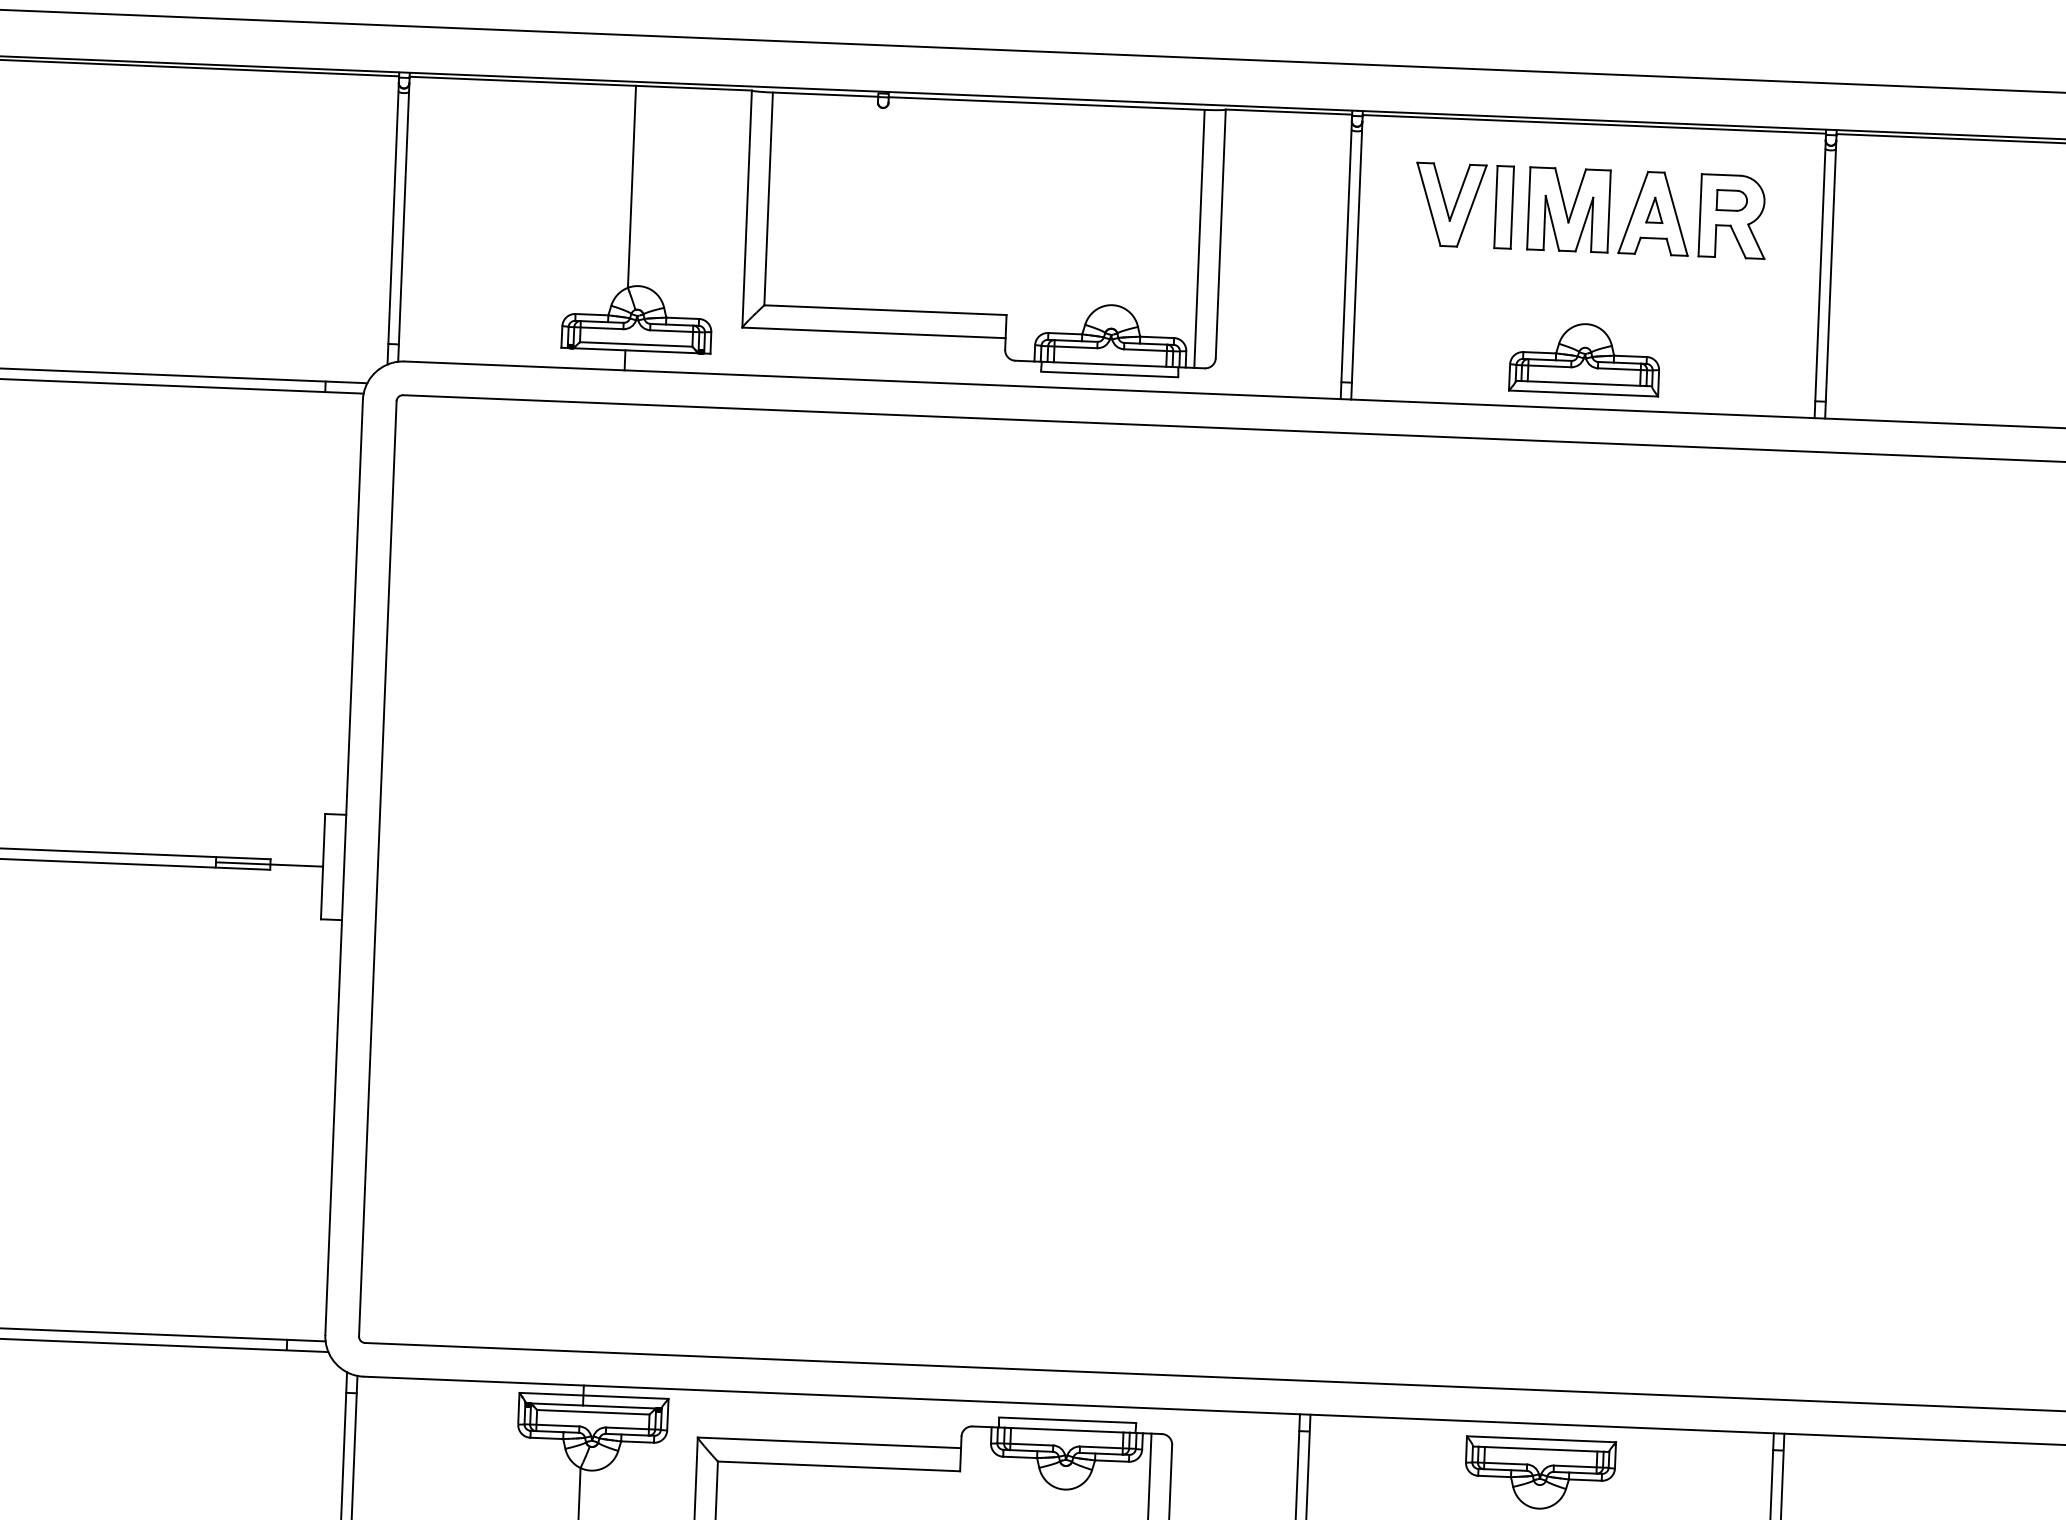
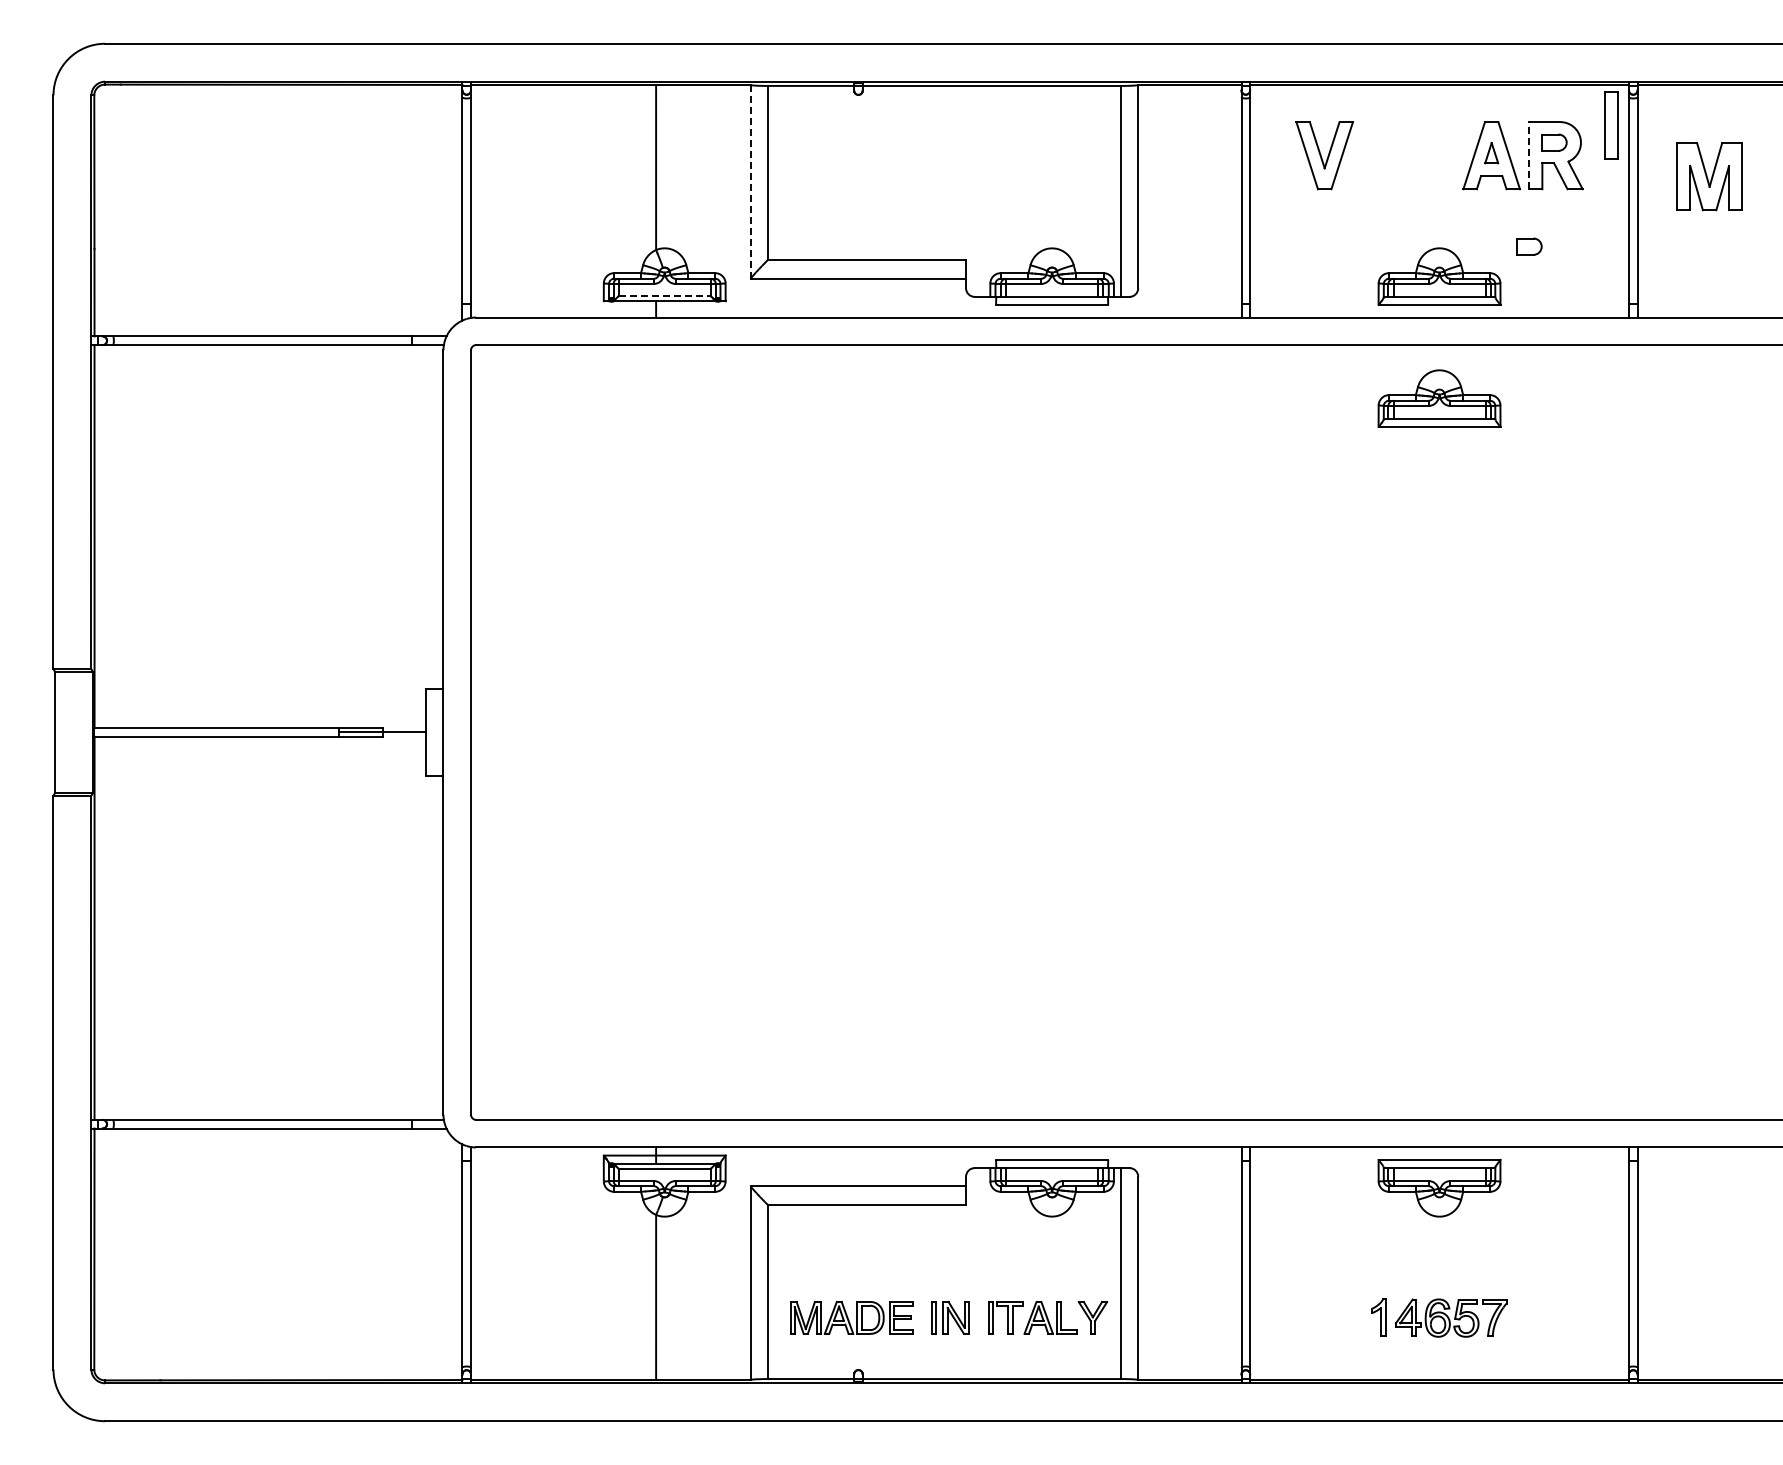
part: (1503, 207) -> (1611, 125), moved
line: (746, 208) -> (750, 181), solid -> dashed
part: (1568, 209) -> (1709, 176), moved
line: (1699, 215) -> (1528, 155), solid -> dashed
part: (1696, 326) -> (1529, 246), added
line: (635, 345) -> (664, 296), solid -> dashed
part: (1578, 507) -> (1439, 398), added

